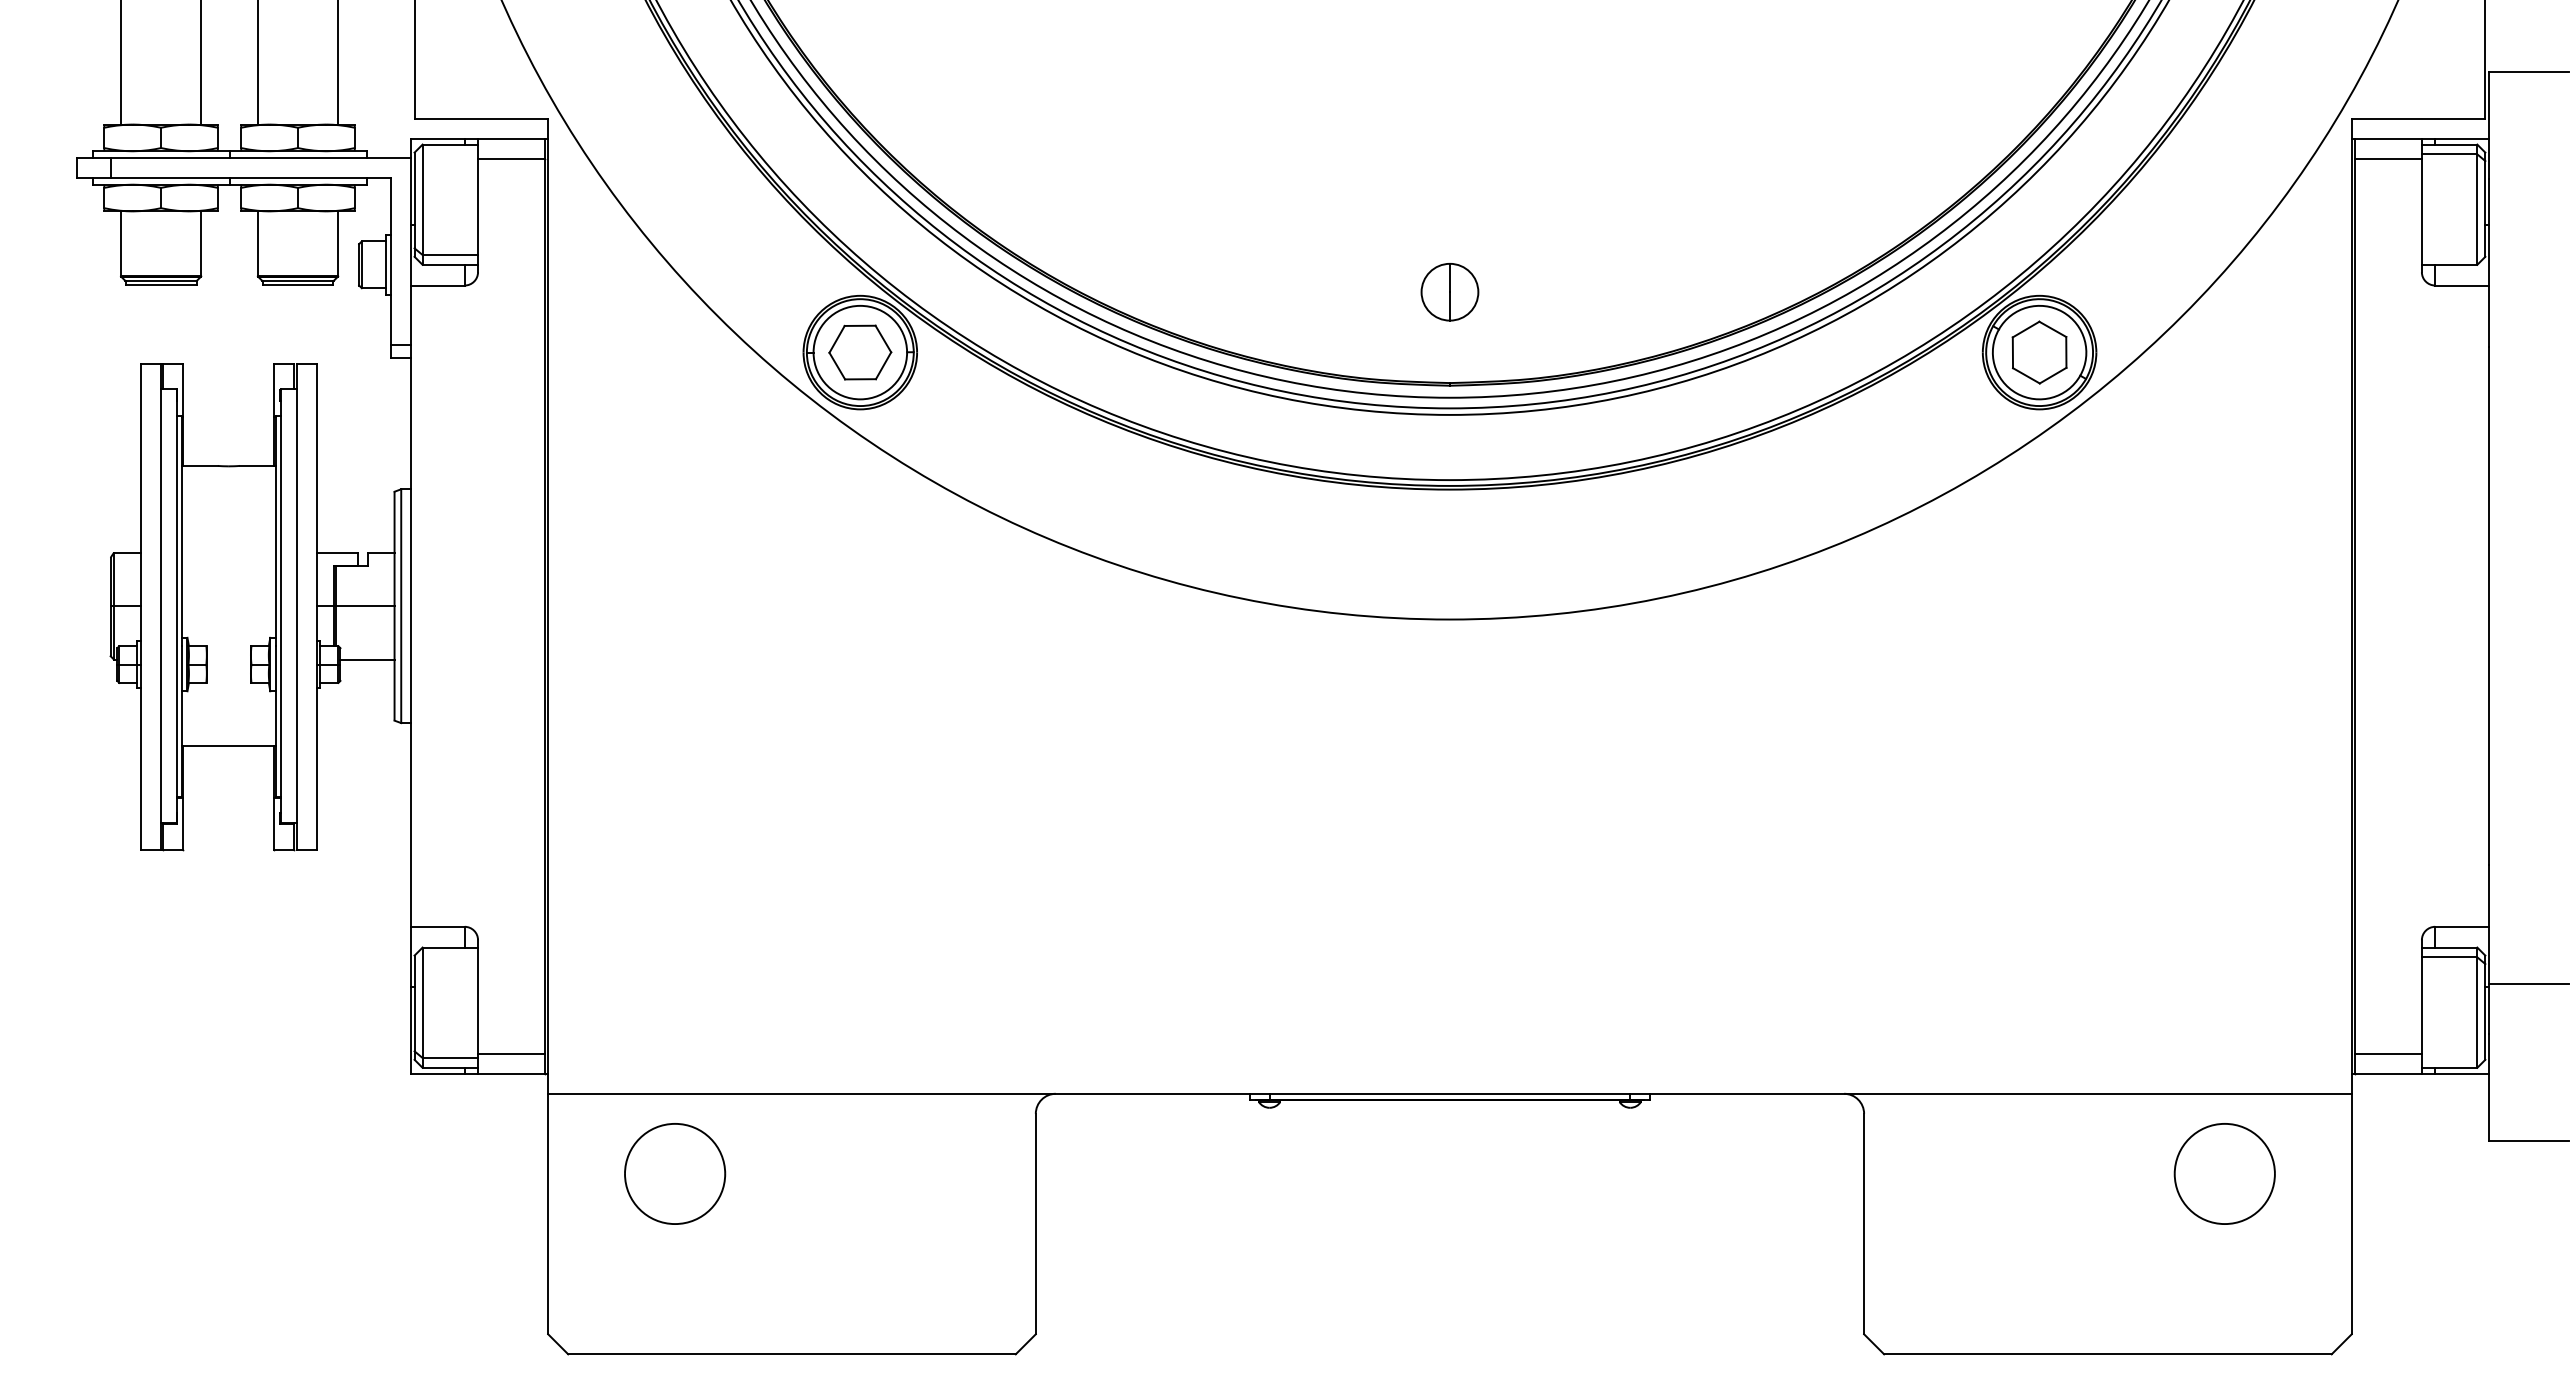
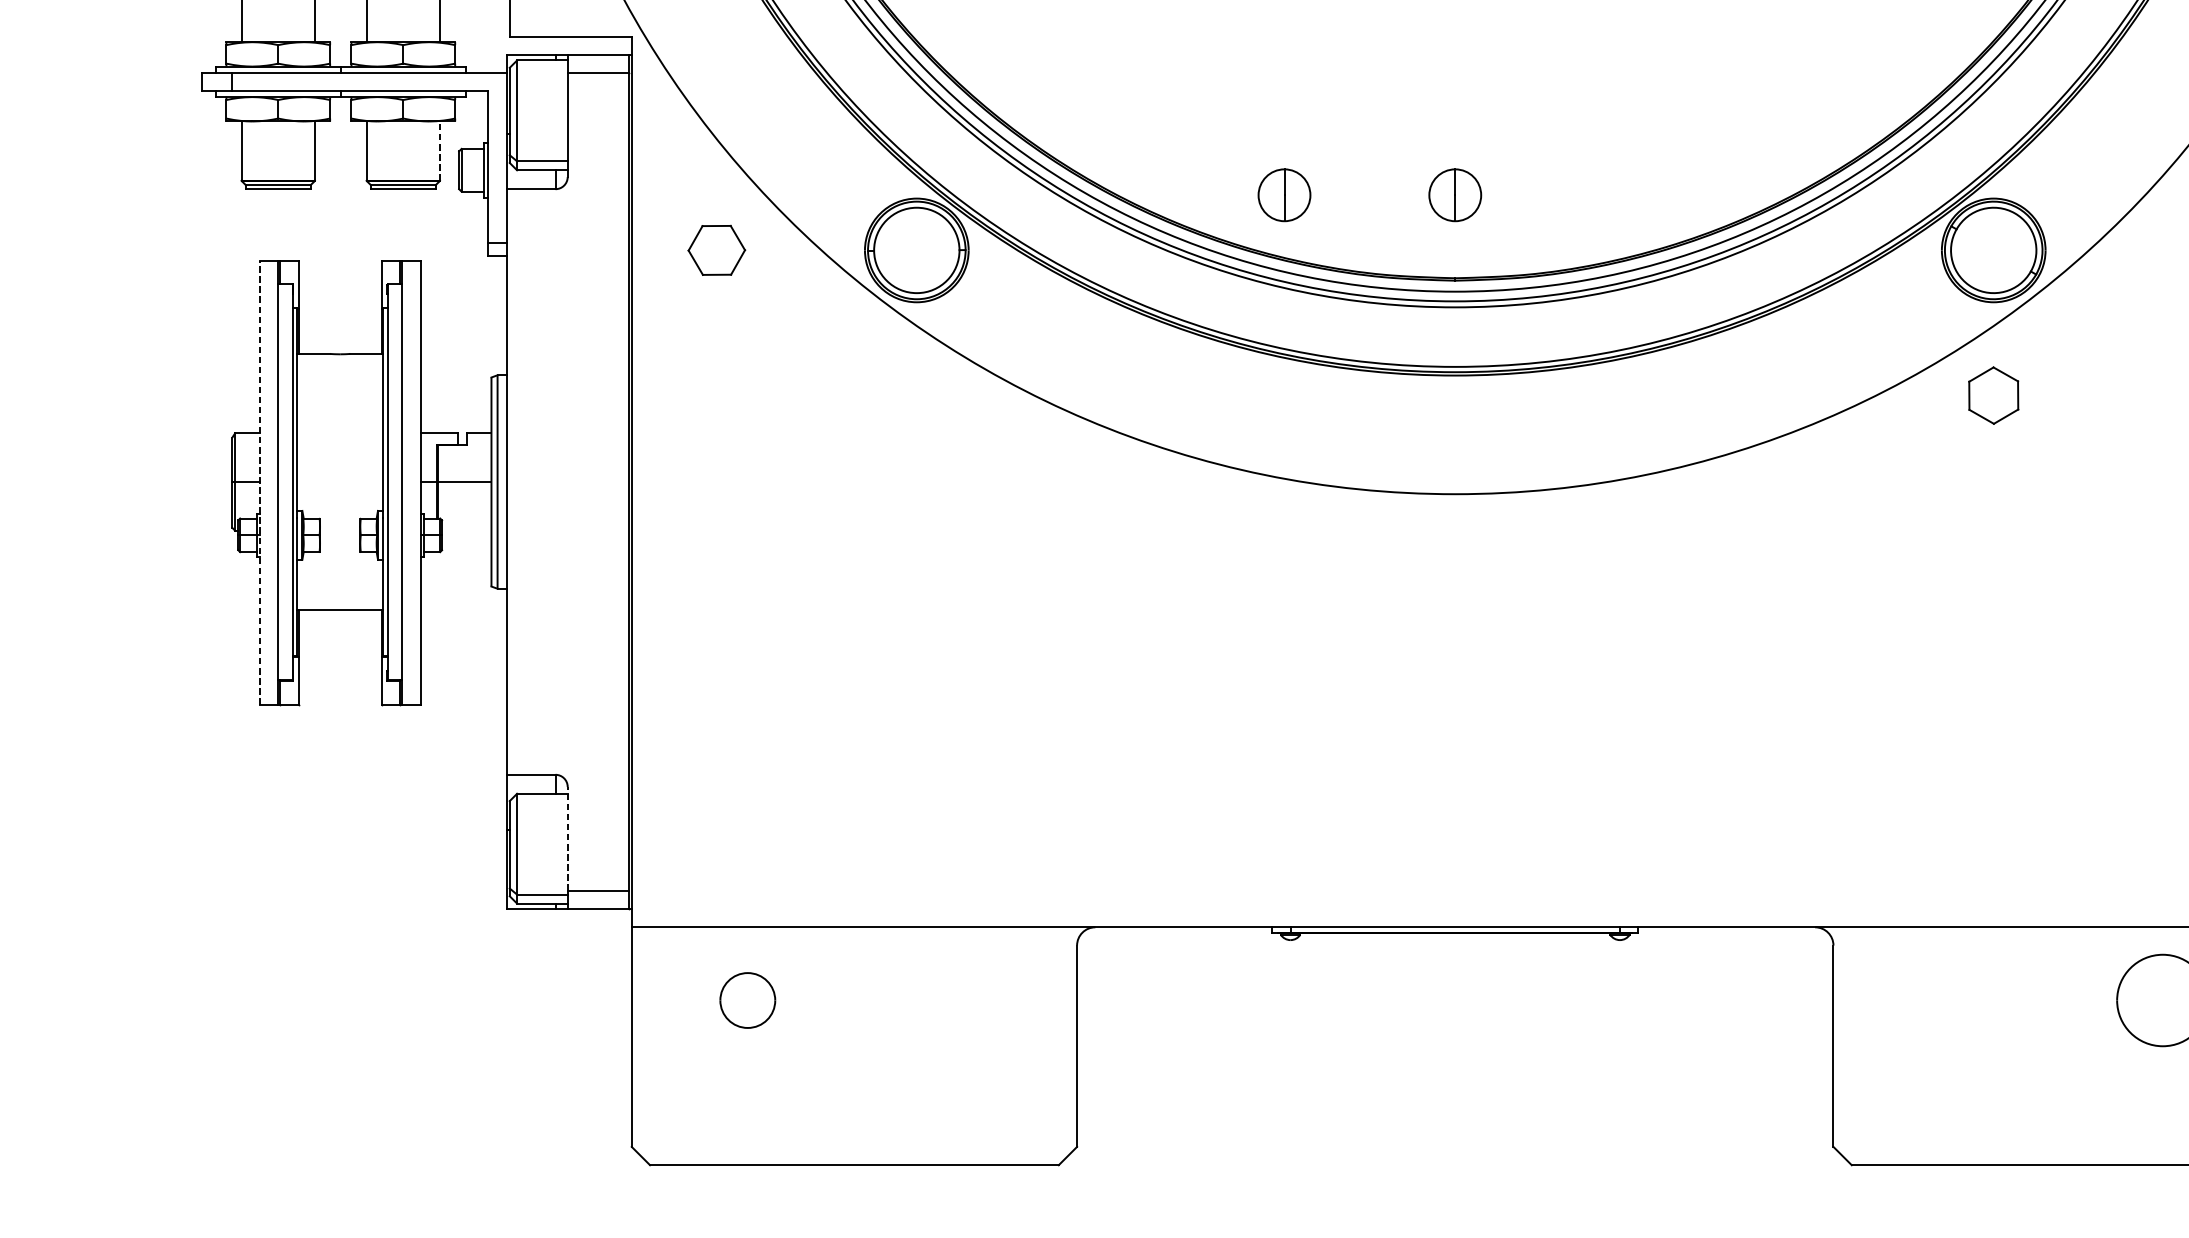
line: (338, 243) -> (440, 150), solid -> dashed
part: (1262, 292) -> (1284, 195), added
part: (860, 352) -> (716, 250), moved
part: (2039, 352) -> (1993, 395), moved
line: (140, 607) -> (259, 483), solid -> dashed
line: (367, 659) -> (466, 530), removed
line: (478, 996) -> (568, 838), solid -> dashed
part: (675, 1173) -> (748, 1000), size x0.6

